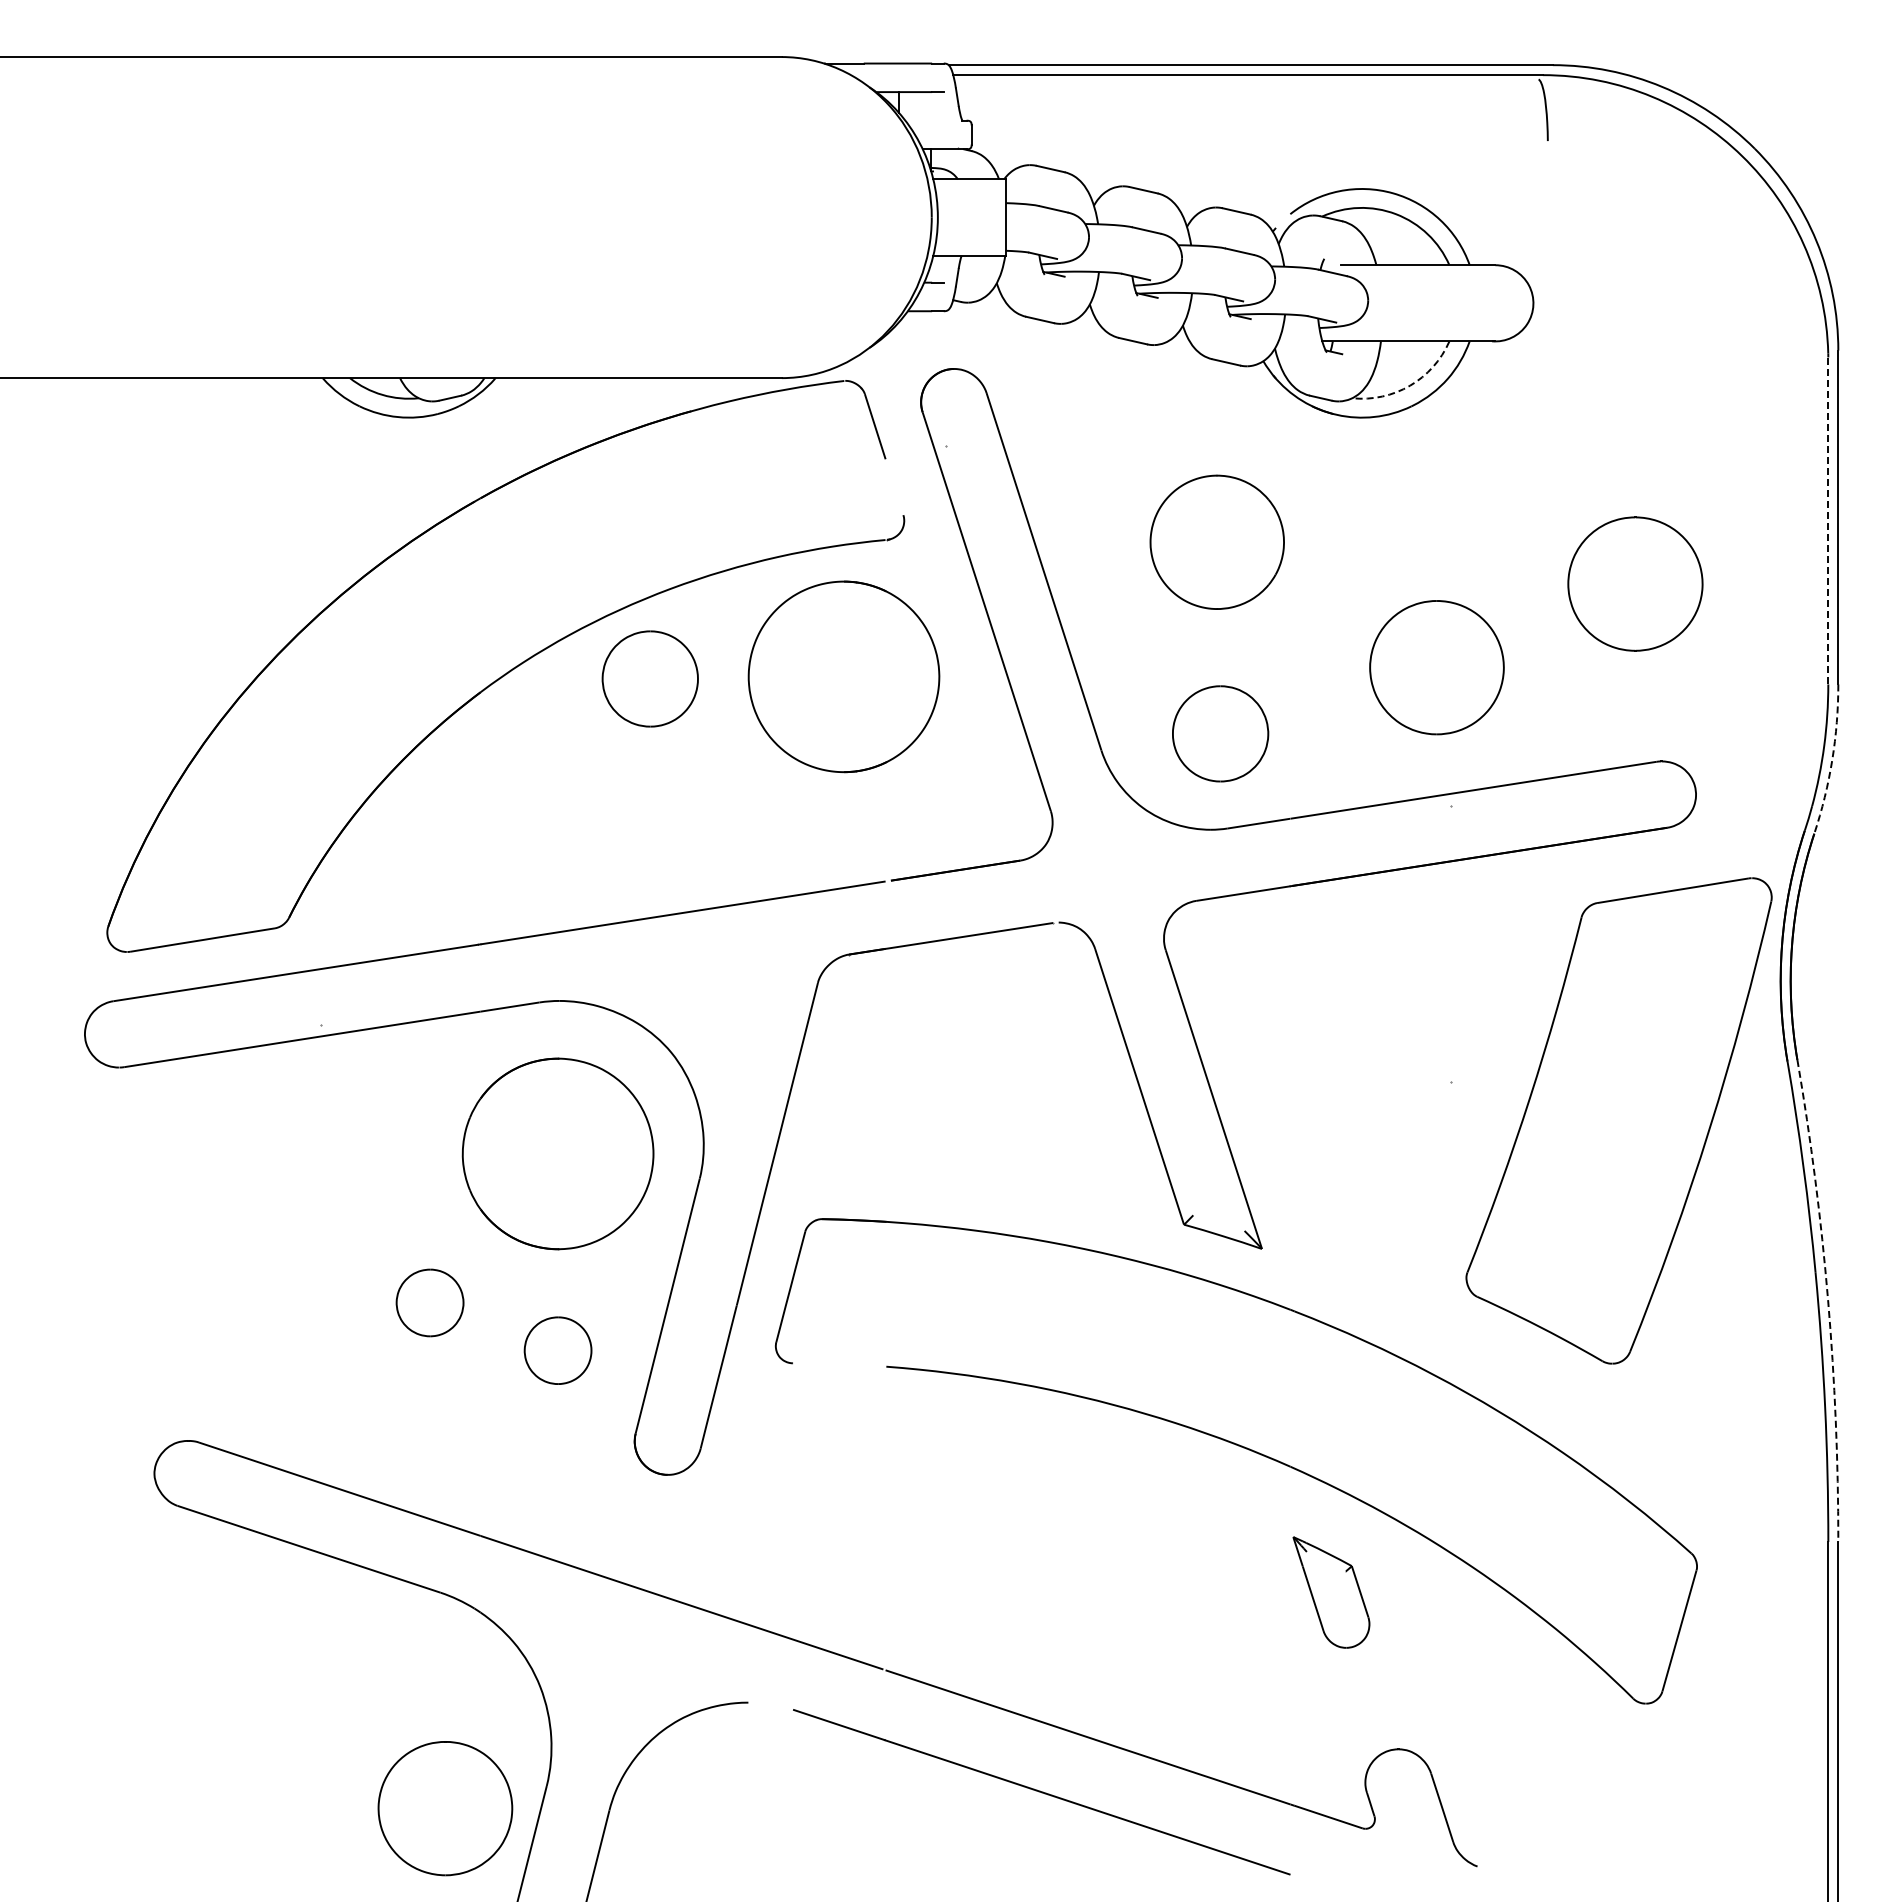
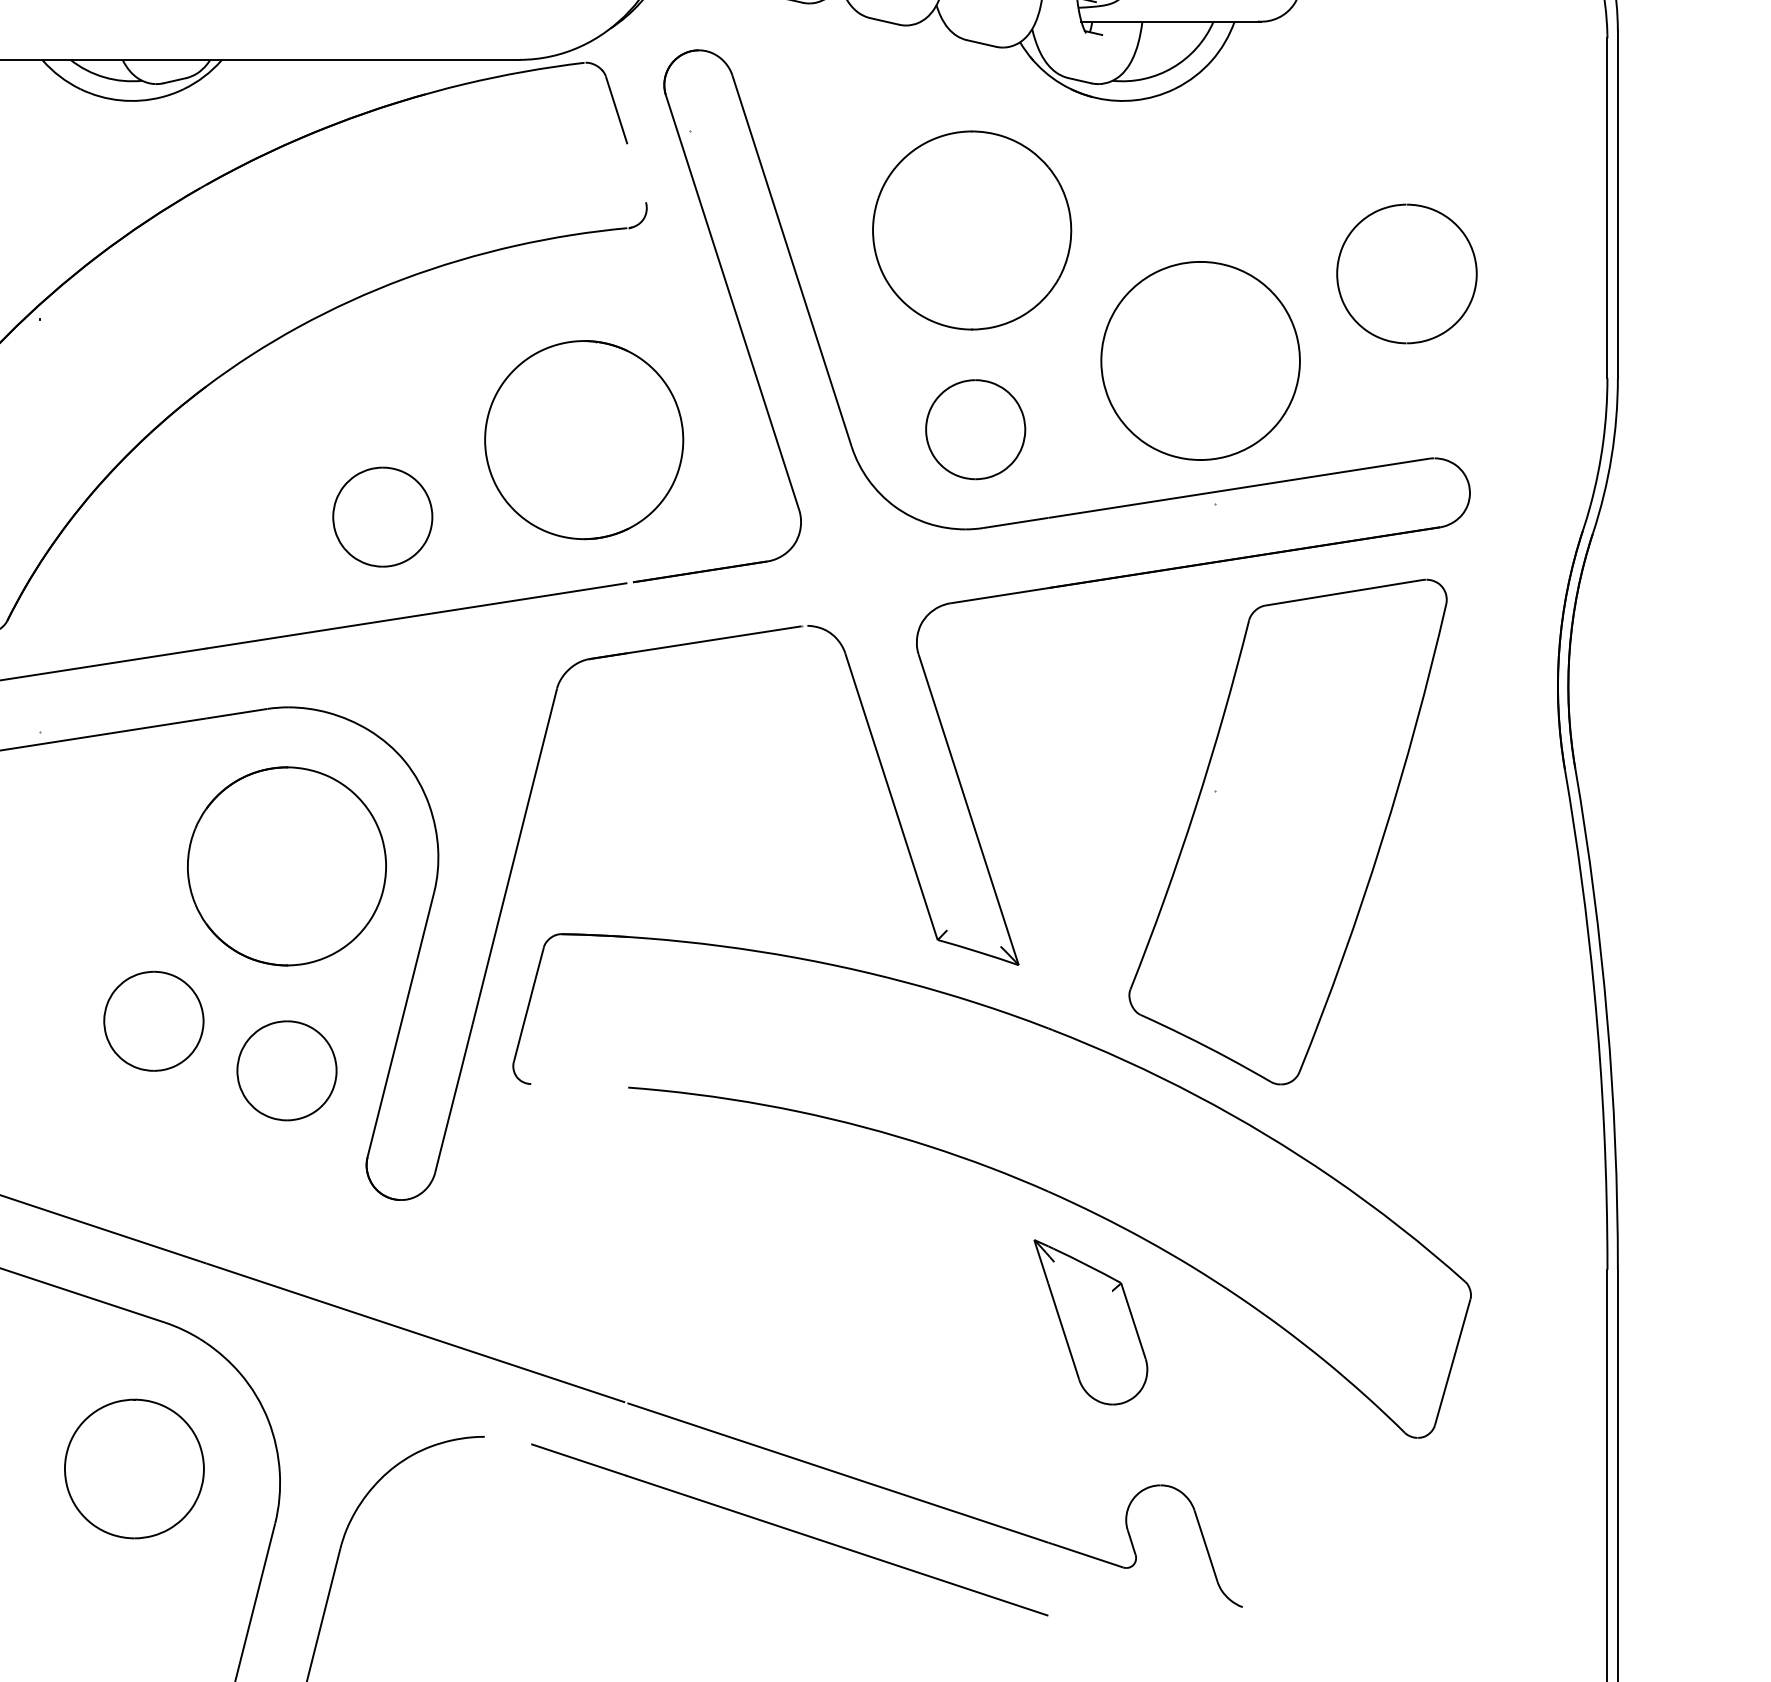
arc: (1410, 385) -> (1173, 67), dashed -> solid
line: (1828, 520) -> (1607, 207), dashed -> solid
part: (1217, 542) -> (972, 230), size x1.43
part: (1436, 667) -> (1200, 360), size x1.43
part: (843, 676) -> (583, 439), moved
part: (649, 678) -> (381, 516), moved
arc: (1832, 760) -> (1611, 457), dashed -> solid
part: (1618, 1120) -> (1287, 831), moved
arc: (1828, 1300) -> (1607, 1018), dashed -> solid
part: (429, 1302) -> (153, 1020), size x1.43
part: (557, 1350) -> (286, 1070), size x1.43
part: (1331, 1592) -> (1090, 1322), size x1.43
part: (445, 1808) -> (134, 1468), moved

